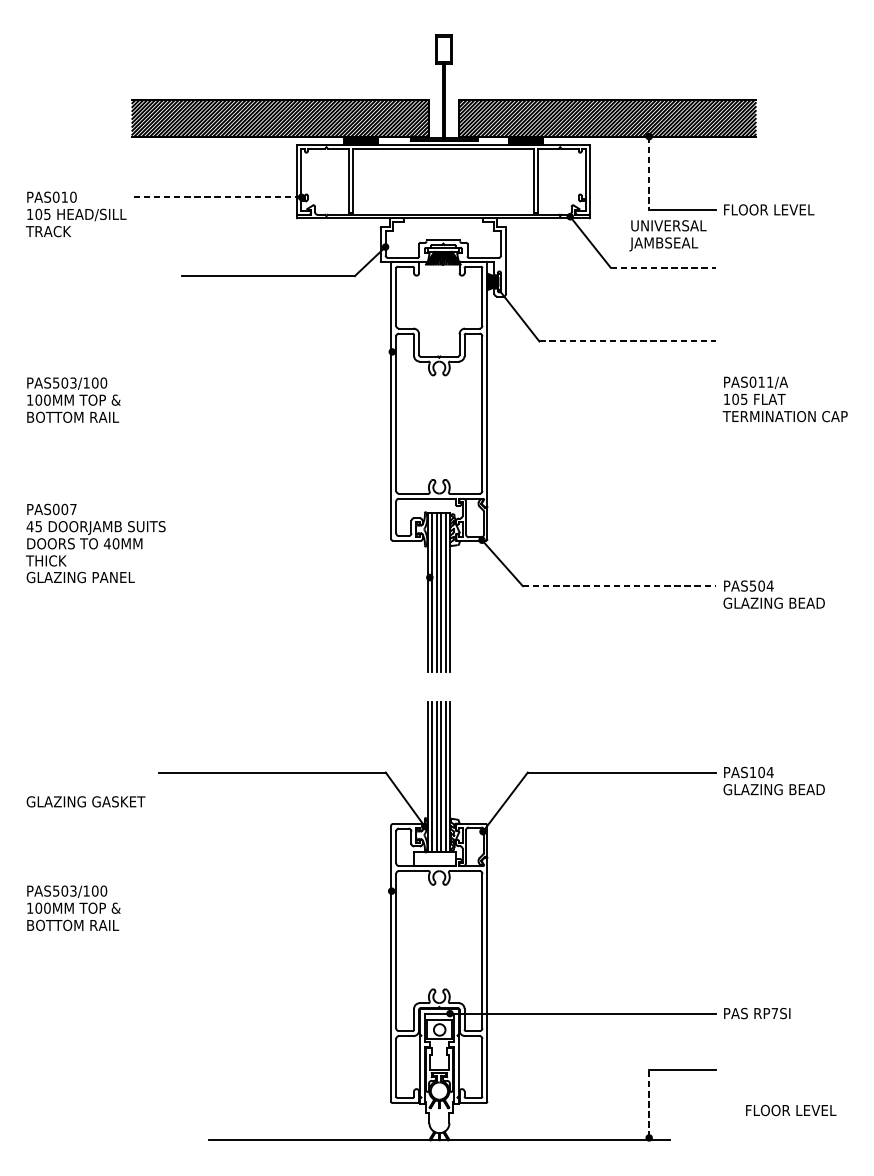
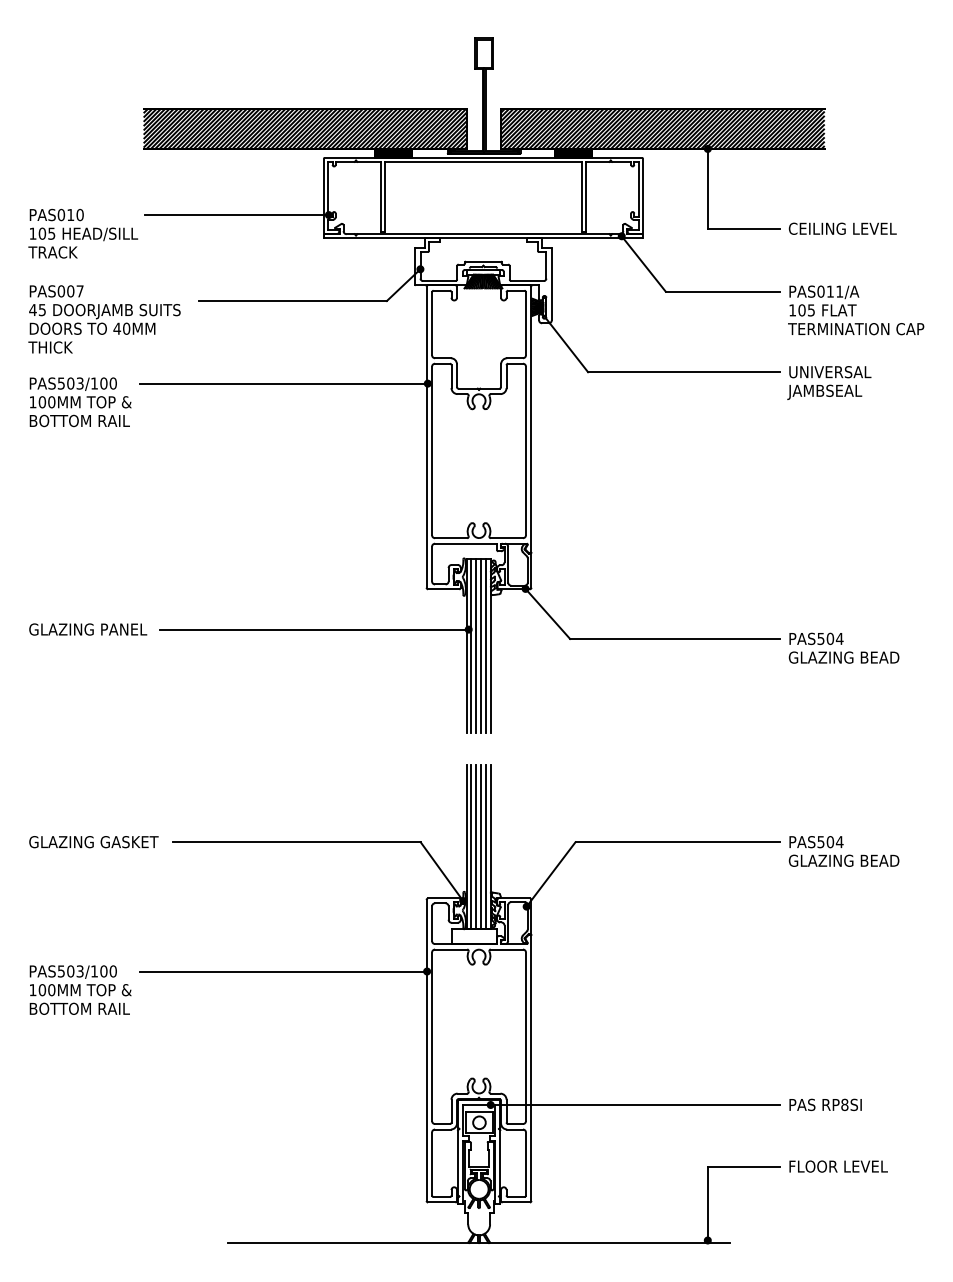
line: (648, 172) -> (707, 188), dashed -> solid
line: (216, 197) -> (236, 215), dashed -> solid
text: (772, 209) -> (842, 228), FLOOR LEVEL -> CEILING LEVEL
text: (668, 235) -> (829, 382), moved
line: (663, 267) -> (723, 291), dashed -> solid
line: (627, 341) -> (684, 372), dashed -> solid
line: (259, 351) -> (283, 383), added
text: (785, 399) -> (856, 310), moved
text: (73, 400) -> (80, 402), moved
text: (95, 535) -> (104, 319), moved
line: (288, 577) -> (314, 629), added
line: (619, 585) -> (675, 638), dashed -> solid
text: (752, 772) -> (820, 842), PAS104 -> PAS504
text: (85, 802) -> (93, 842), moved
line: (259, 891) -> (283, 971), added
text: (774, 1013) -> (844, 1104), RP7SI -> RP8SI
line: (648, 1103) -> (707, 1203), dashed -> solid
text: (791, 1110) -> (838, 1166), moved

